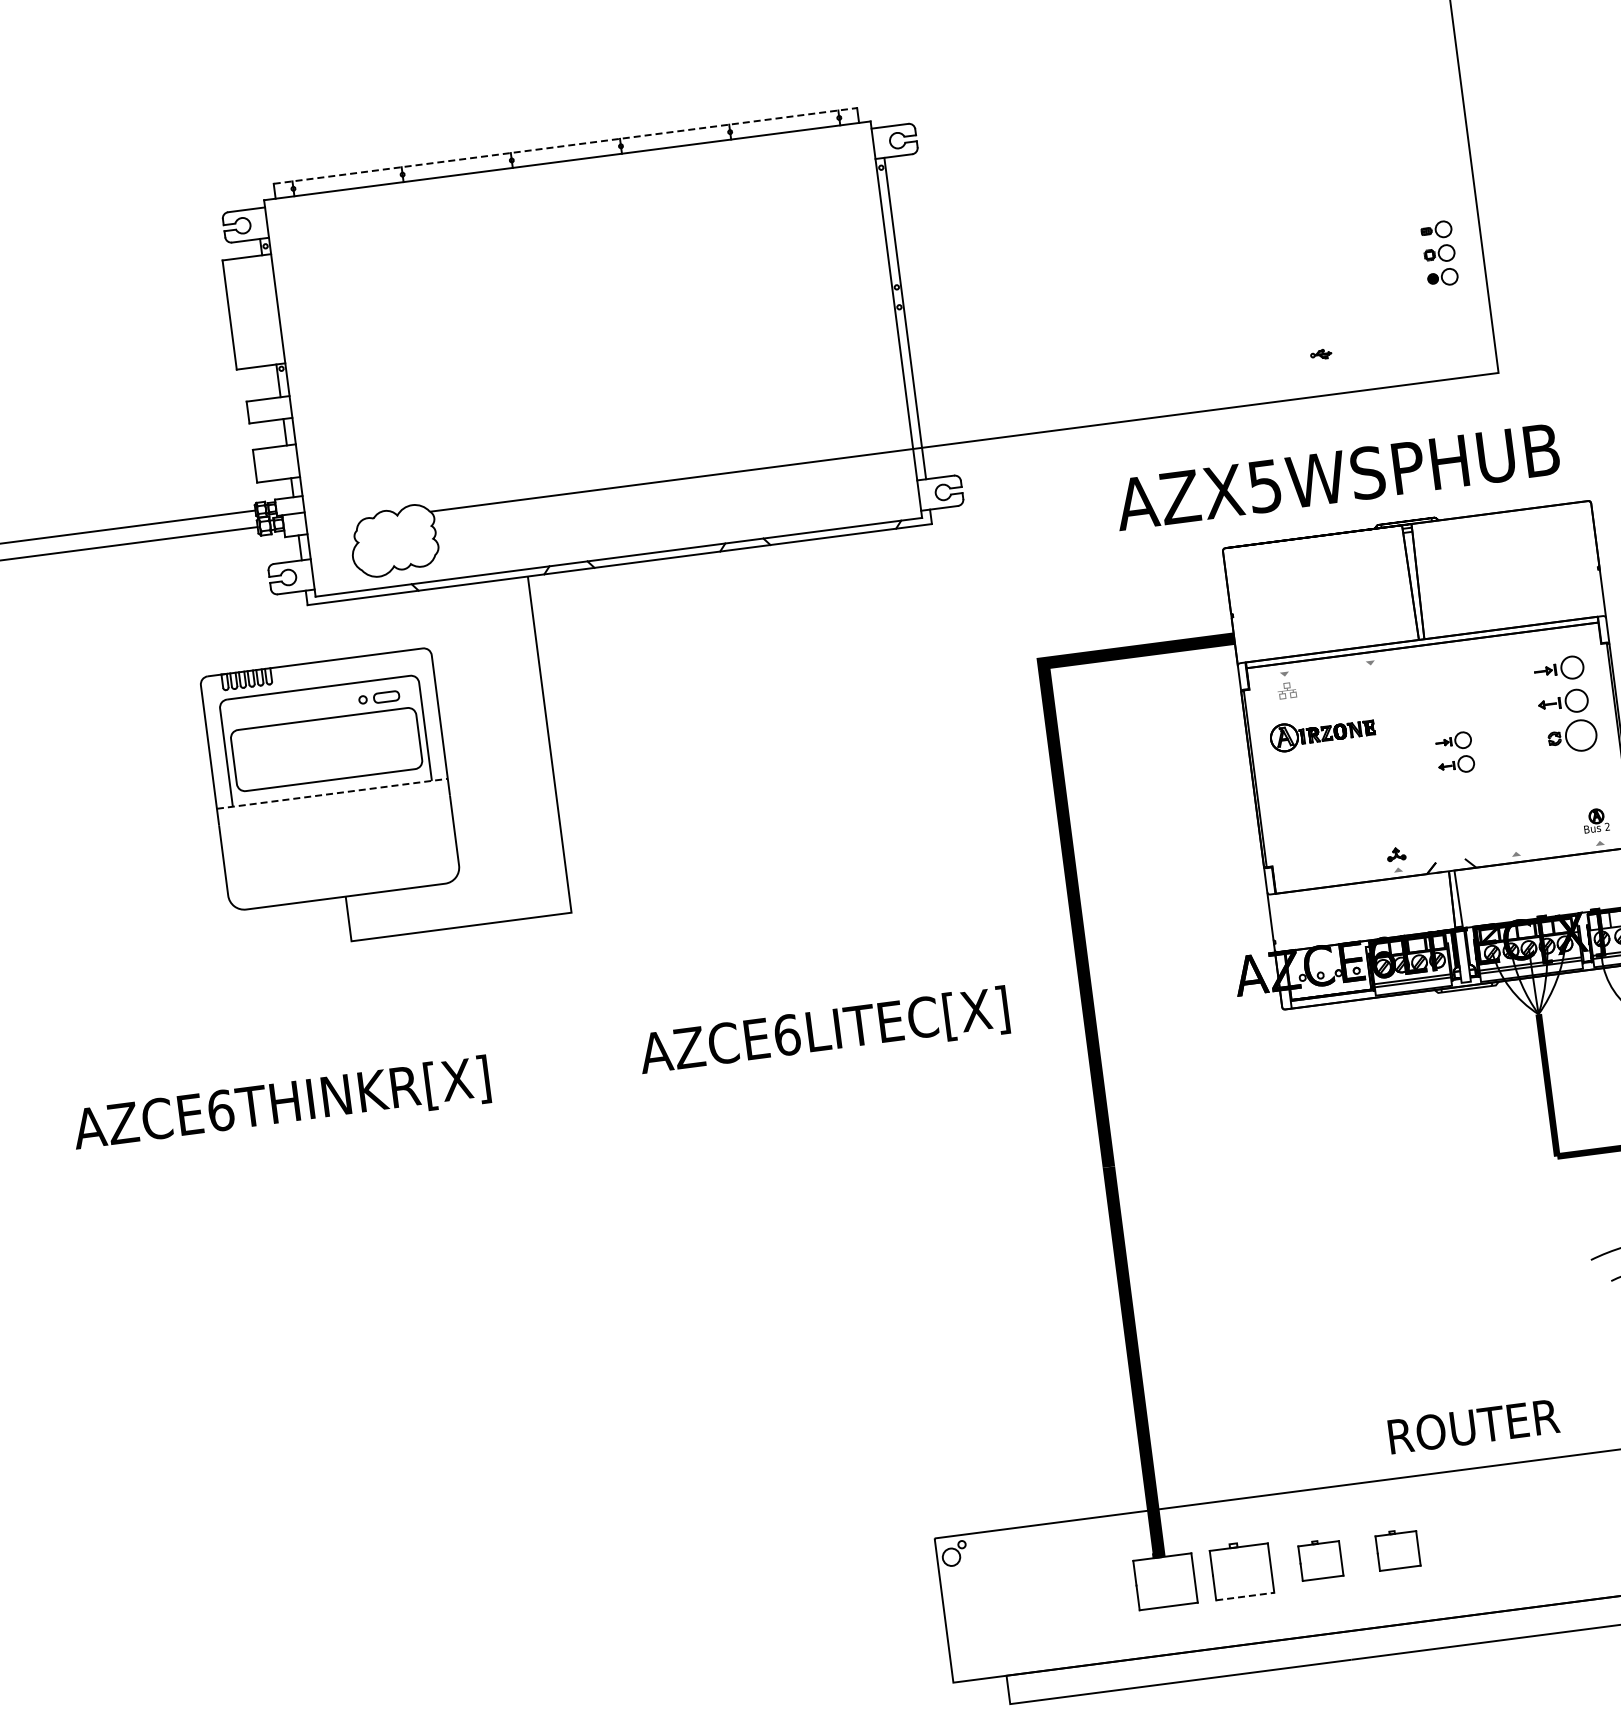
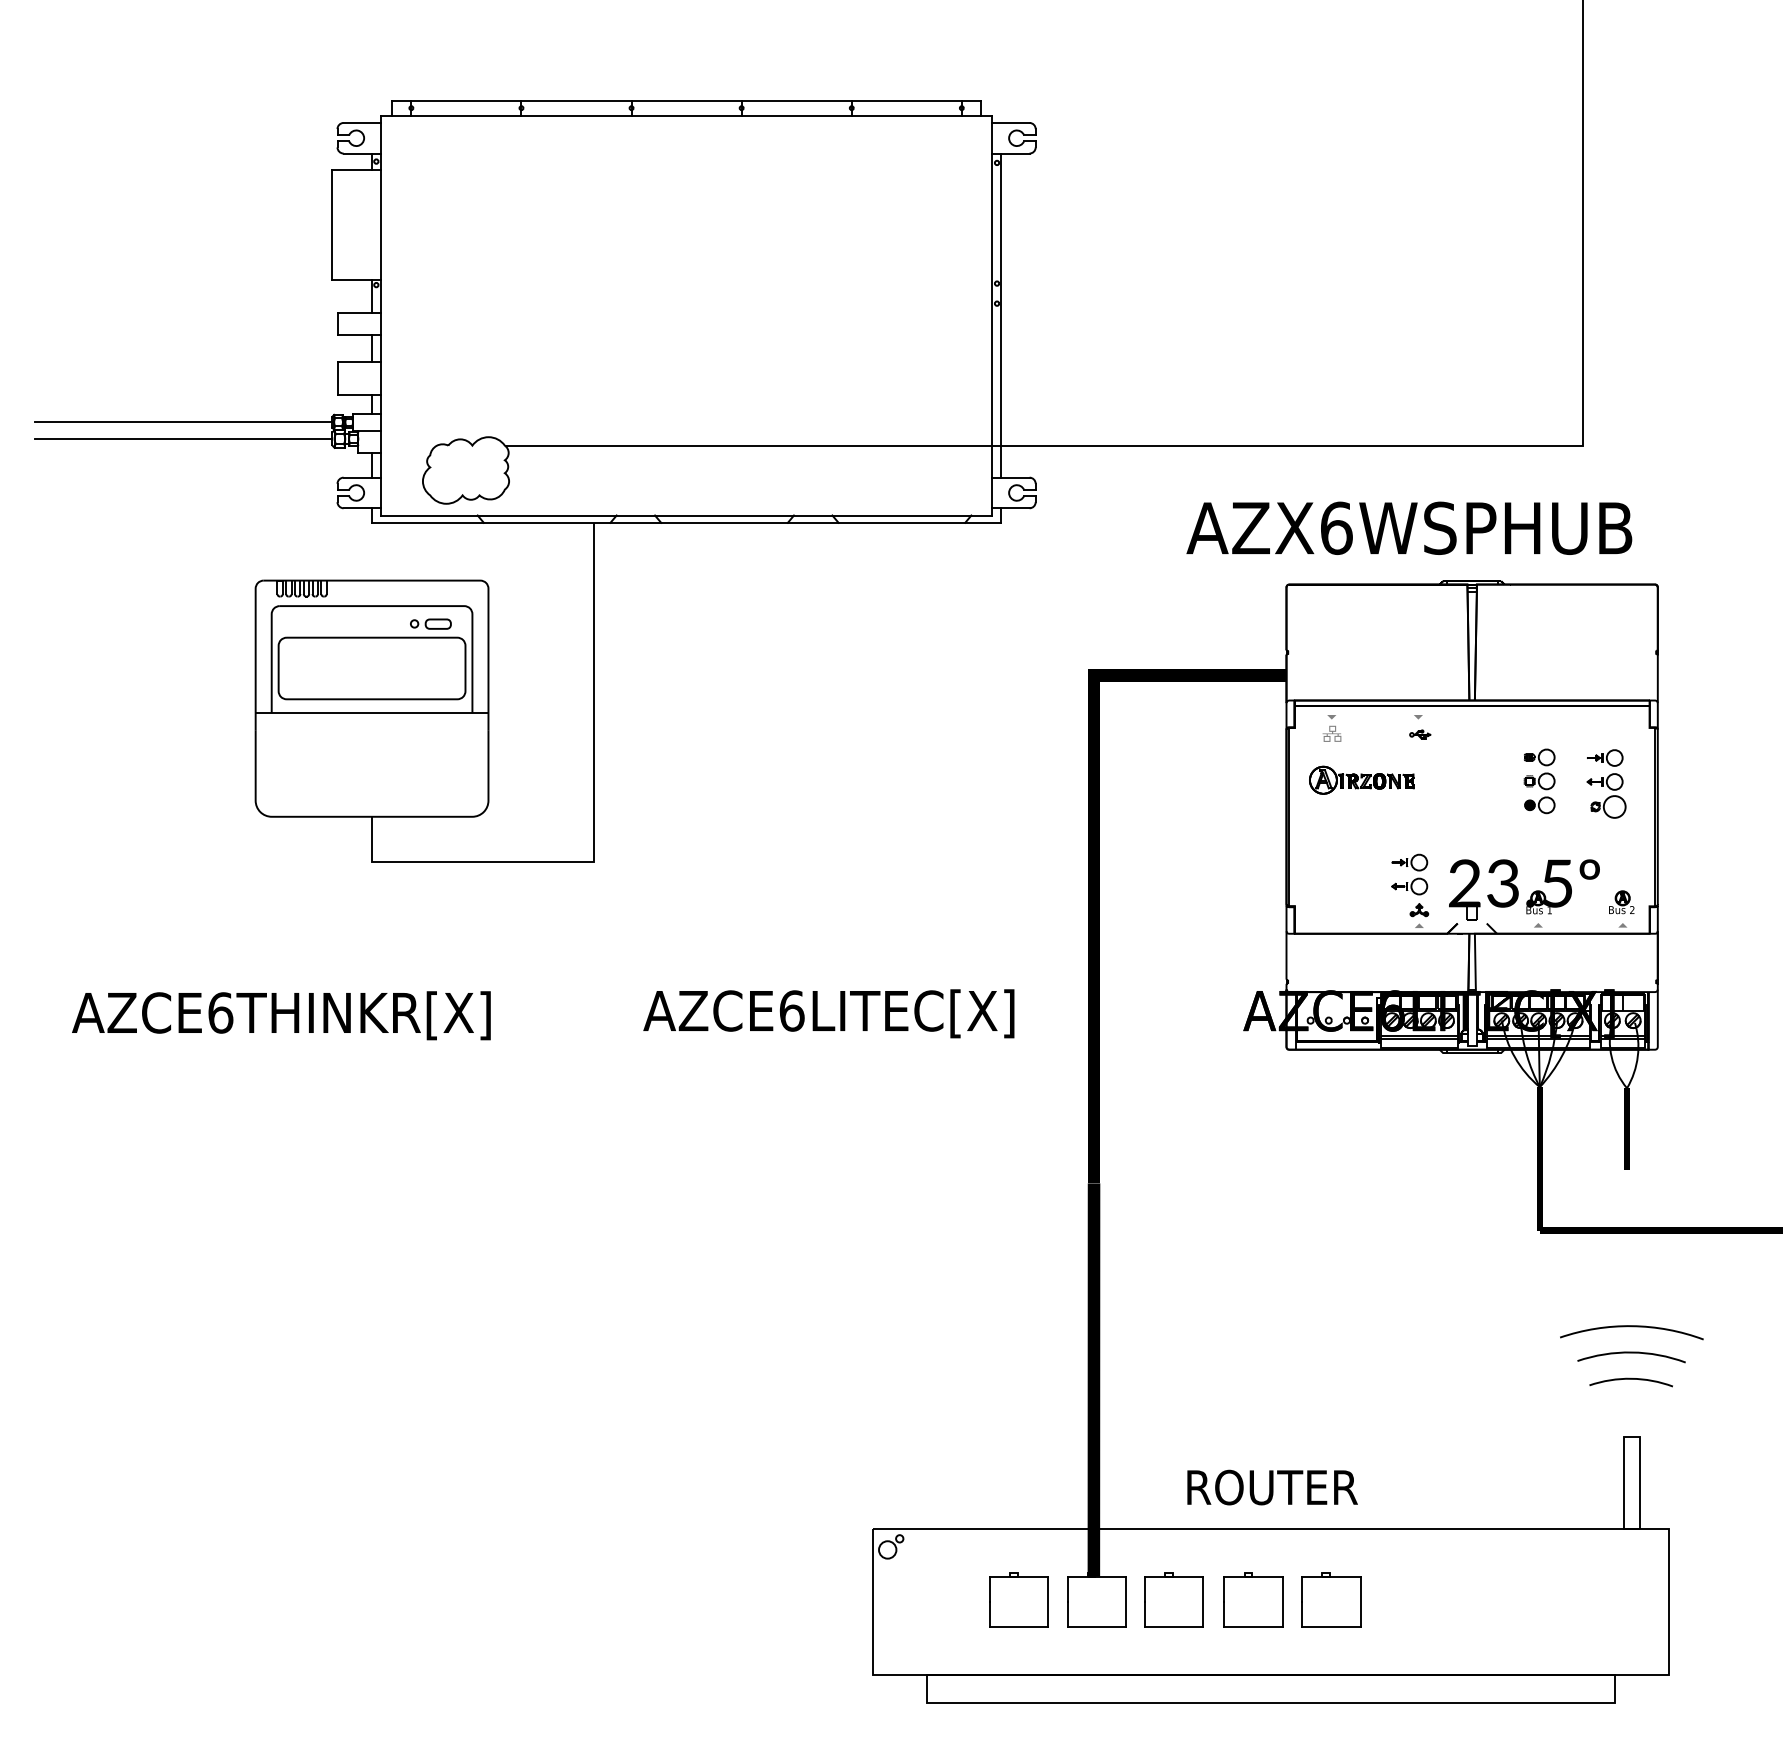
line: (566, 145) -> (687, 100), dashed -> solid
part: (1439, 254) -> (1539, 781), moved
part: (1321, 354) -> (1420, 734), moved
text: (1264, 485) -> (1336, 527), AZX5WSPHUB -> AZX6WSPHUB
part: (1565, 704) -> (1606, 783), size x0.71
part: (1458, 747) -> (1413, 869), moved
line: (332, 794) -> (372, 713), dashed -> solid
part: (1492, 822) -> (1518, 890), added
text: (1473, 1426) -> (1272, 1487), moved
part: (1397, 1549) -> (1331, 1599), size x1.43
part: (1320, 1559) -> (1253, 1599), size x1.43
part: (1087, 1589) -> (1018, 1599), added
line: (1245, 1596) -> (1174, 1626), dashed -> solid

